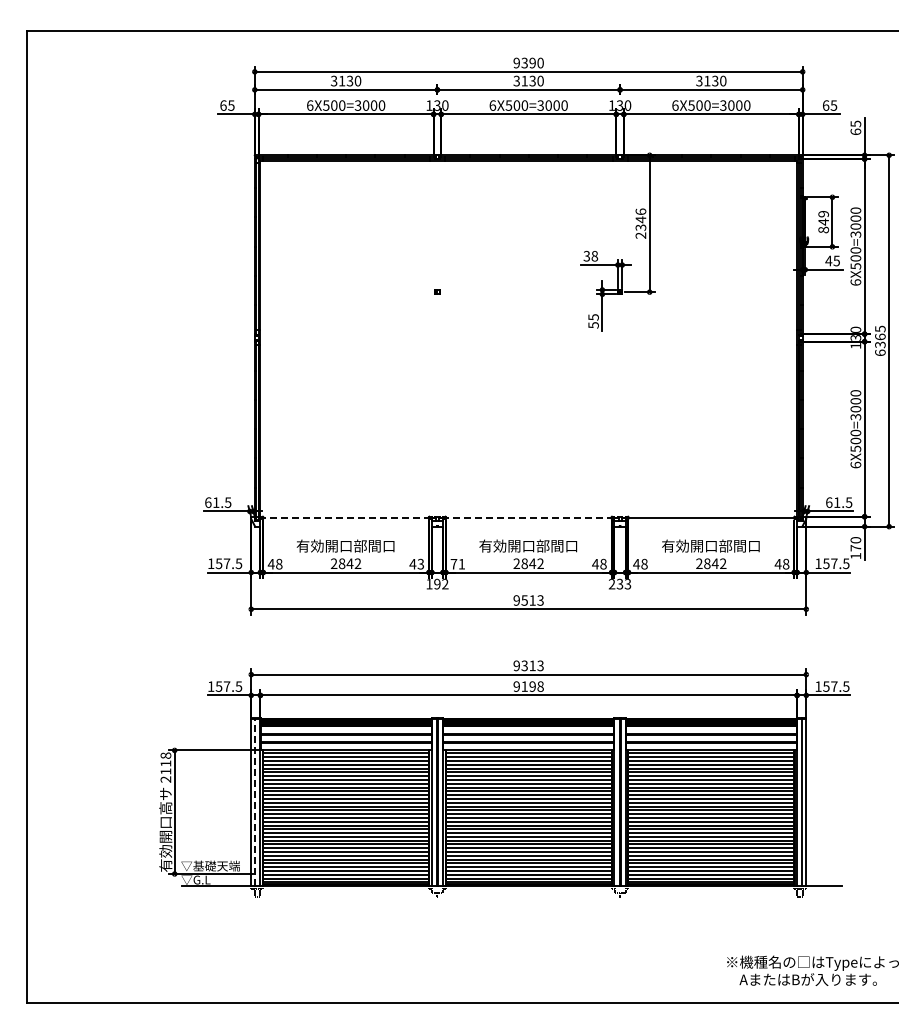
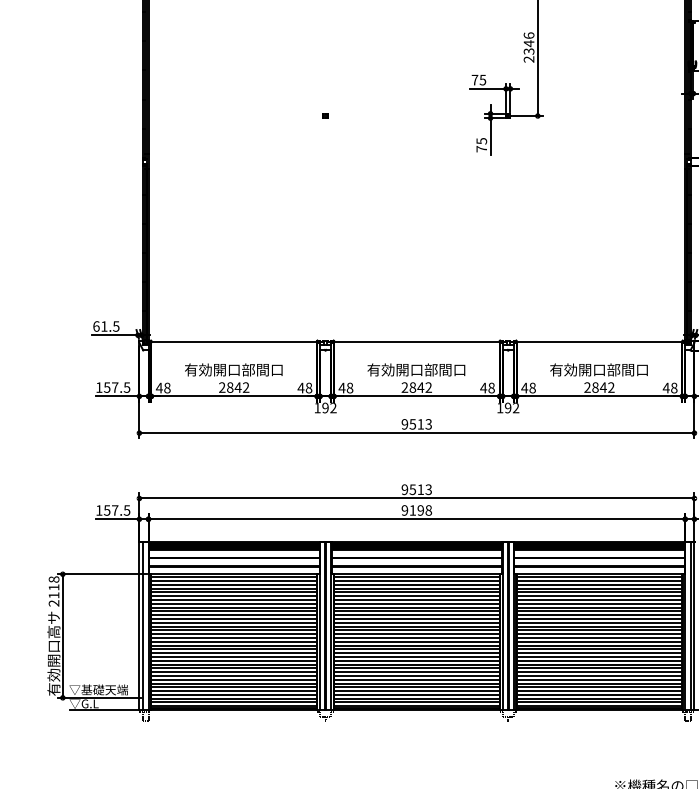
text: (590, 255) -> (478, 79), 38 -> 75
text: (593, 325) -> (481, 149), 55 -> 75
line: (346, 517) -> (234, 341), dashed -> solid
line: (528, 517) -> (416, 341), dashed -> solid
text: (457, 563) -> (345, 387), 71 -> 48
text: (420, 564) -> (308, 388), 43 -> 48
text: (619, 584) -> (507, 408), 233 -> 192
text: (524, 665) -> (412, 489), 9313 -> 9513
line: (255, 802) -> (143, 626), dashed -> solid

